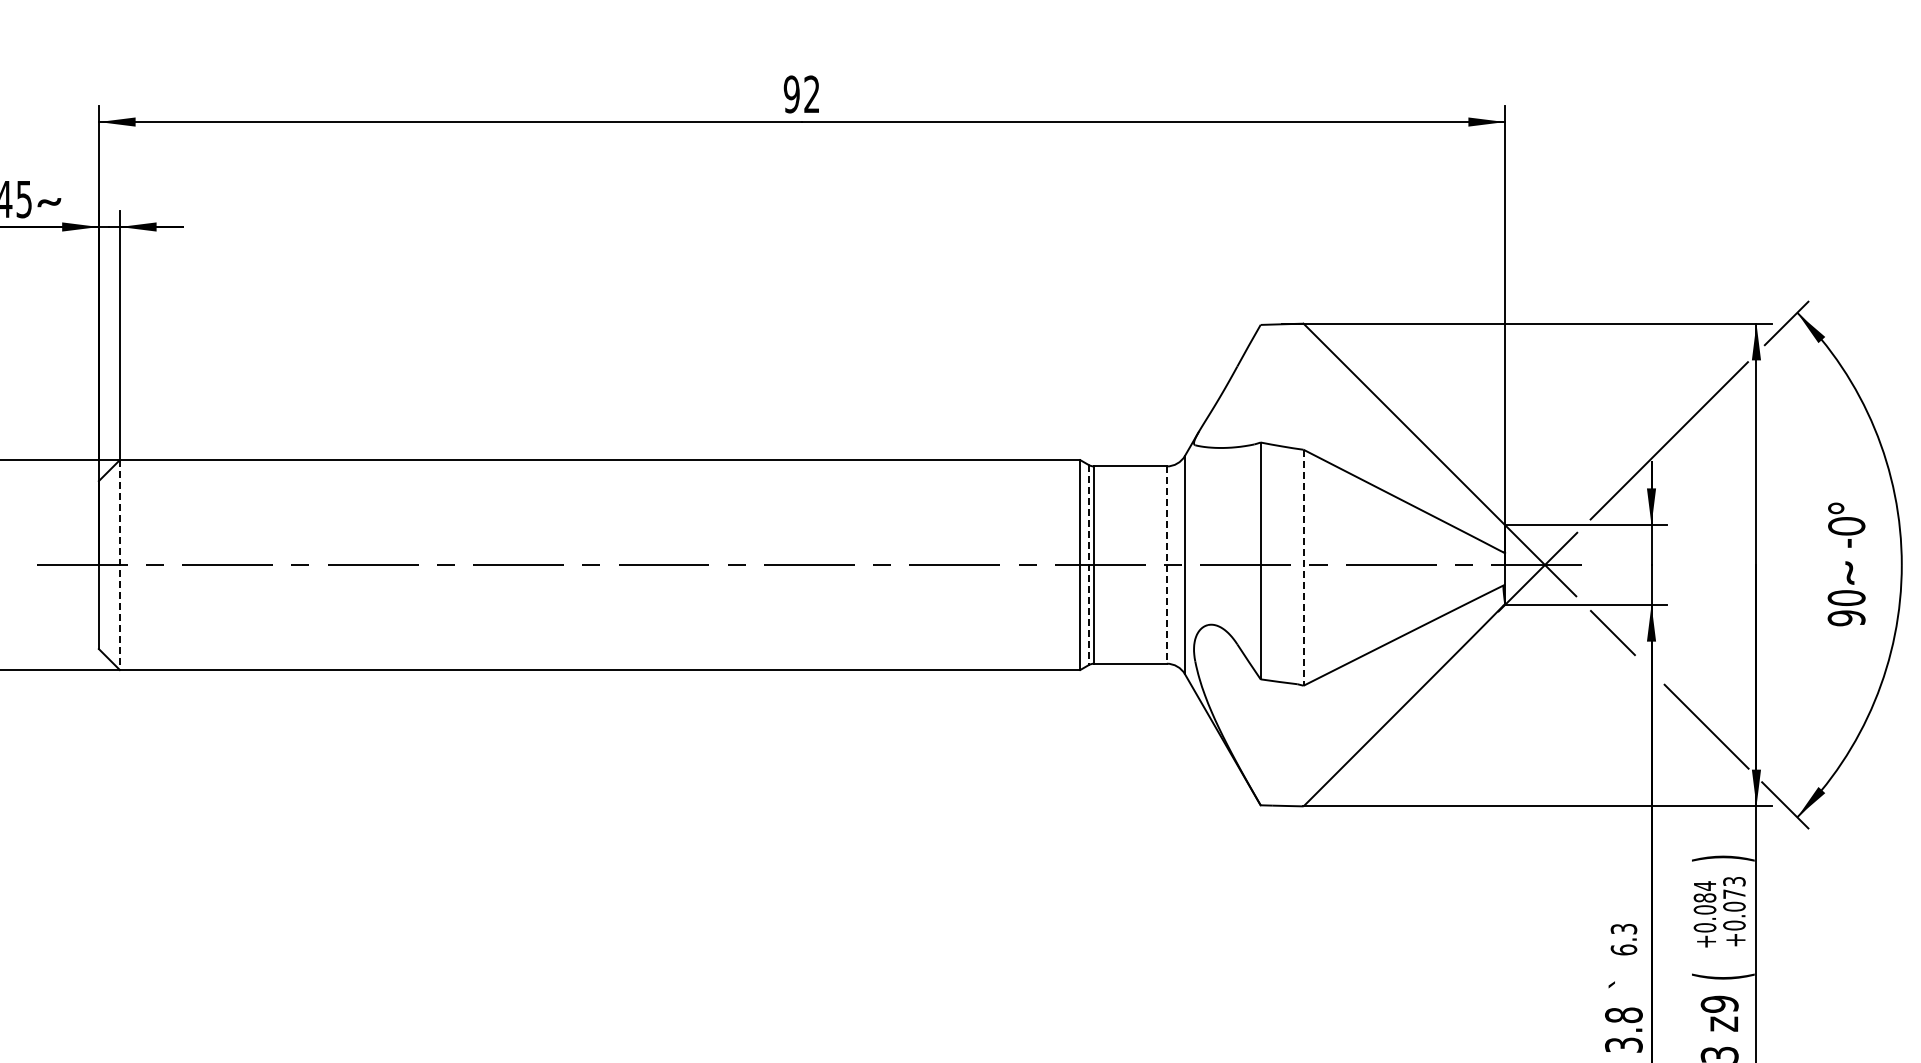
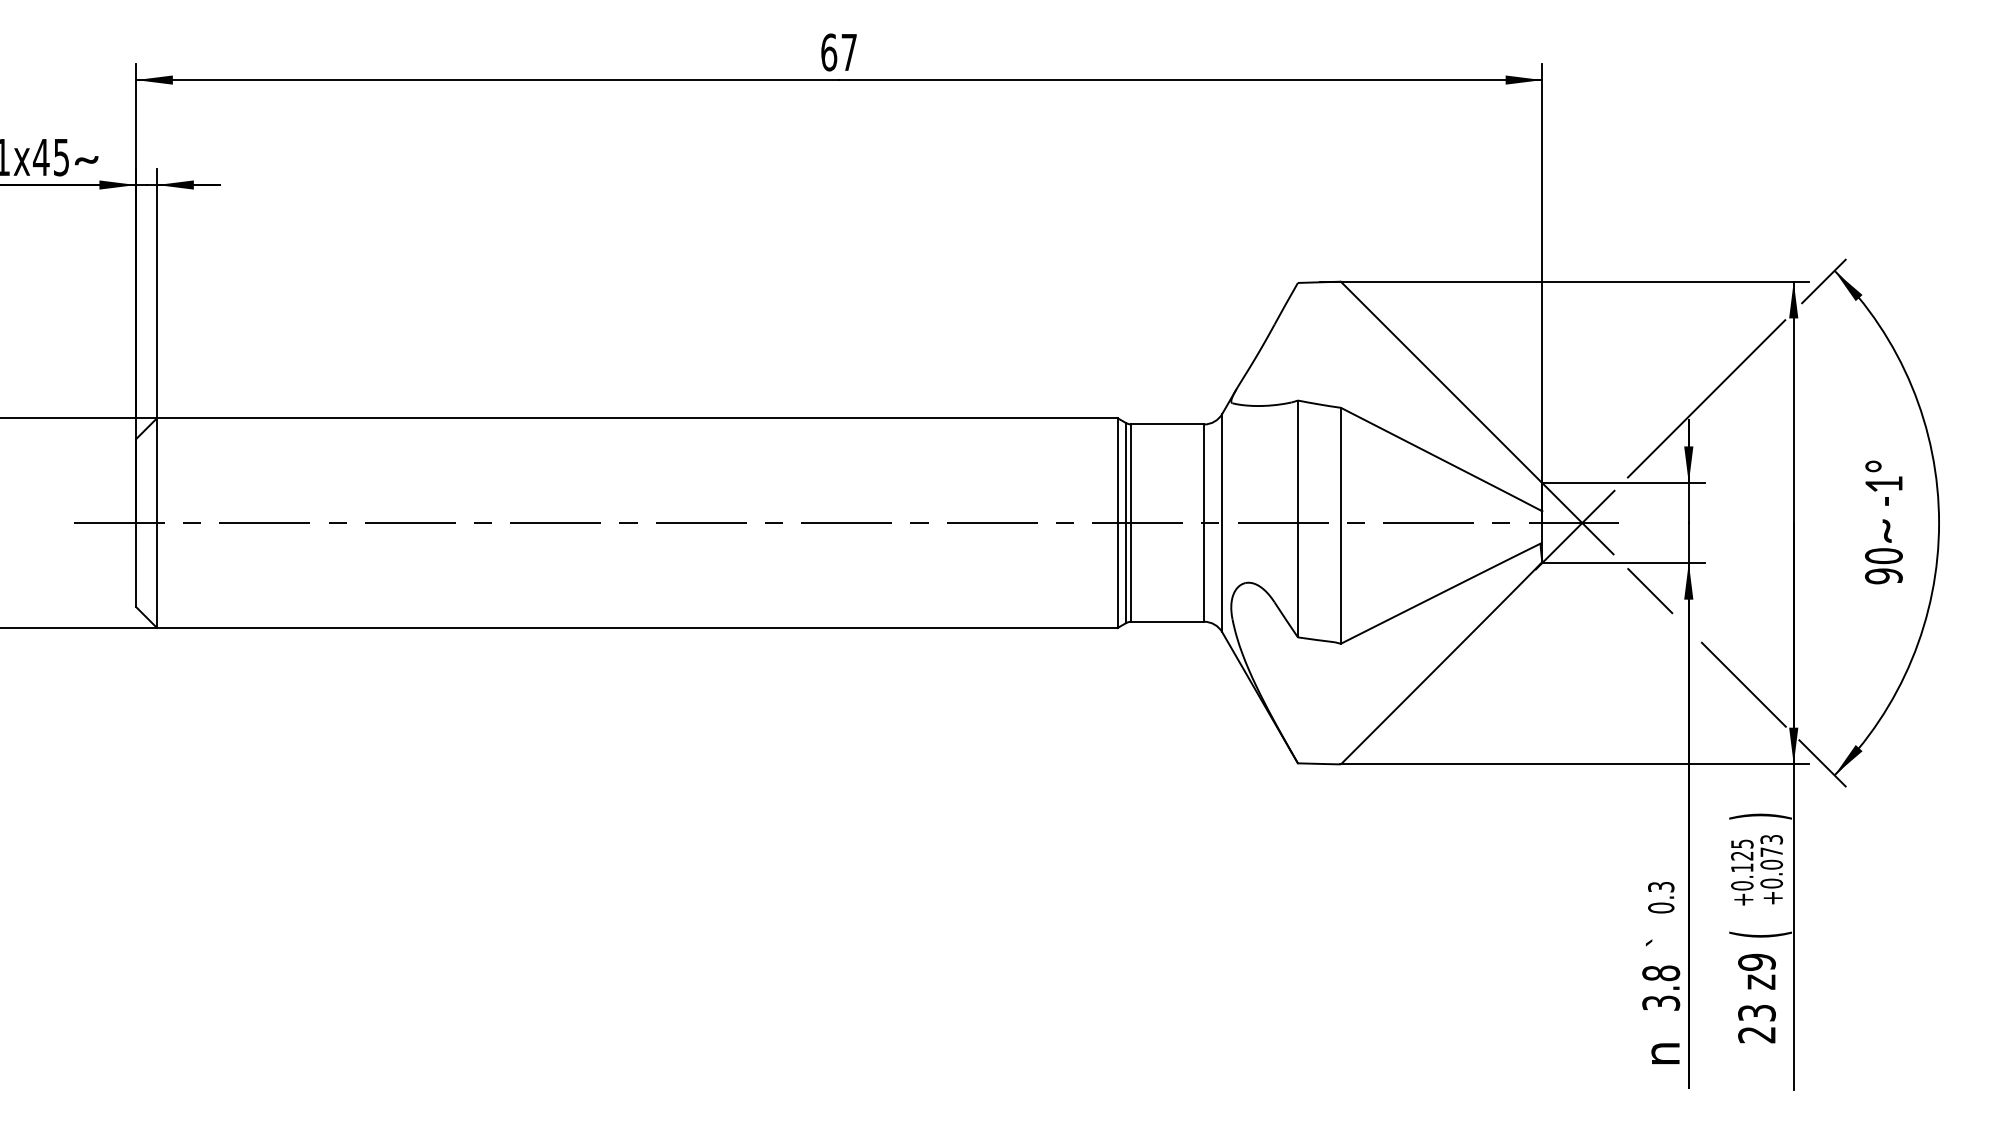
text: (801, 94) -> (838, 52), 92 -> 67
text: (1846, 526) -> (1883, 484), -0° -> -1°
line: (120, 565) -> (157, 523), dashed -> solid
line: (1089, 565) -> (1126, 523), dashed -> solid
line: (1167, 565) -> (1204, 523), dashed -> solid
line: (1303, 567) -> (1340, 525), dashed -> solid
text: (1705, 897) -> (1742, 855), +0.084 -> +0.125
text: (1624, 949) -> (1661, 907), 6.3 -> 0.3

